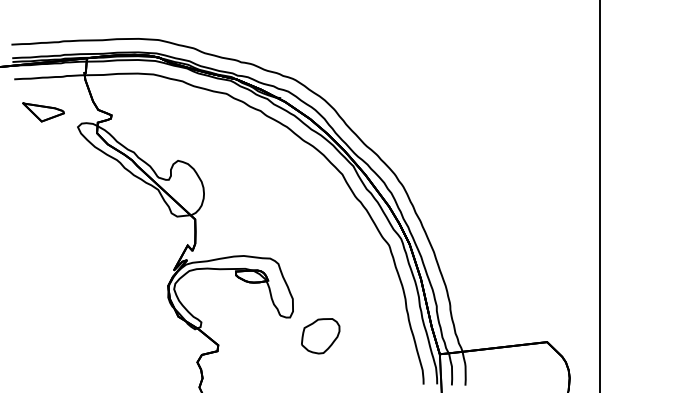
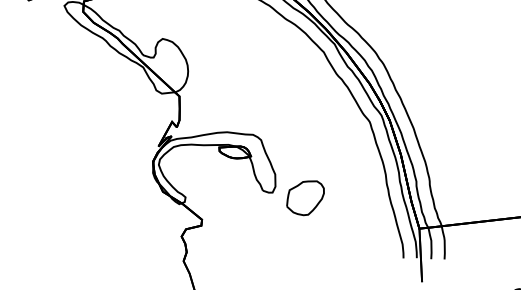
part: (320, 336) -> (305, 198), moved

